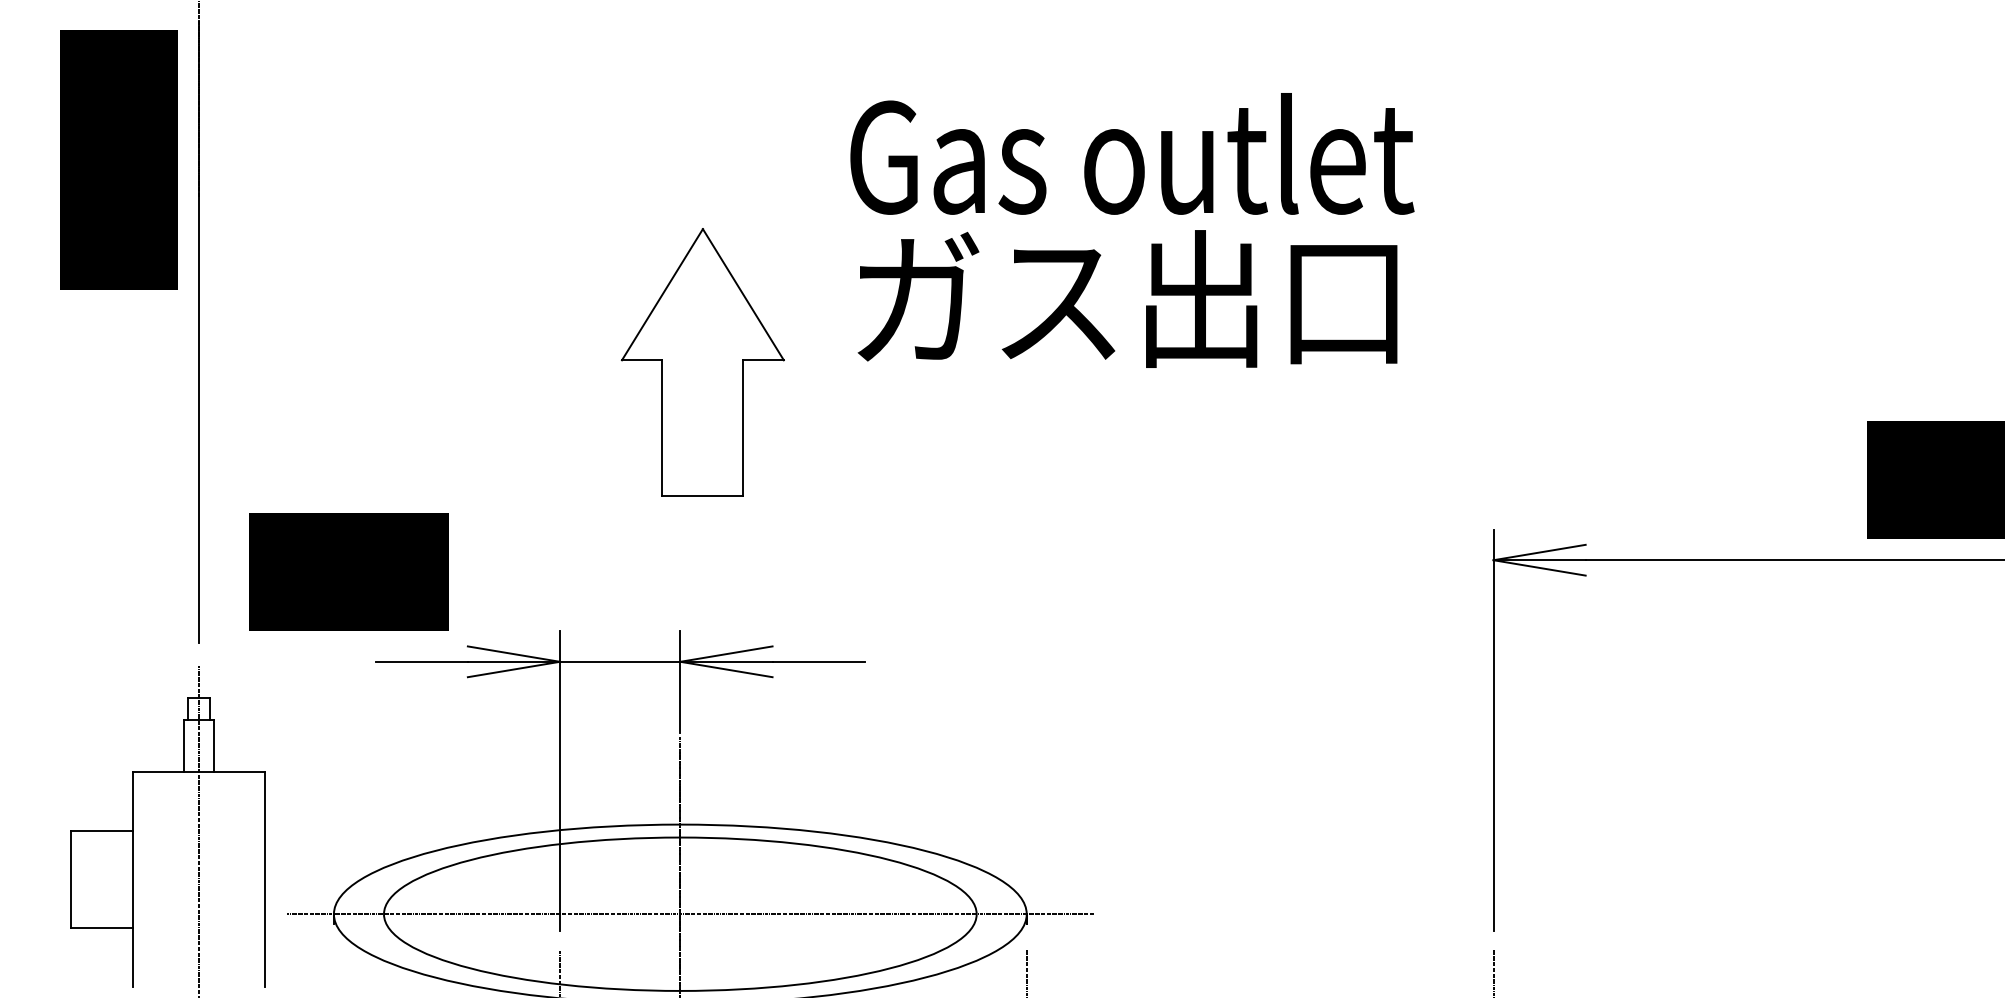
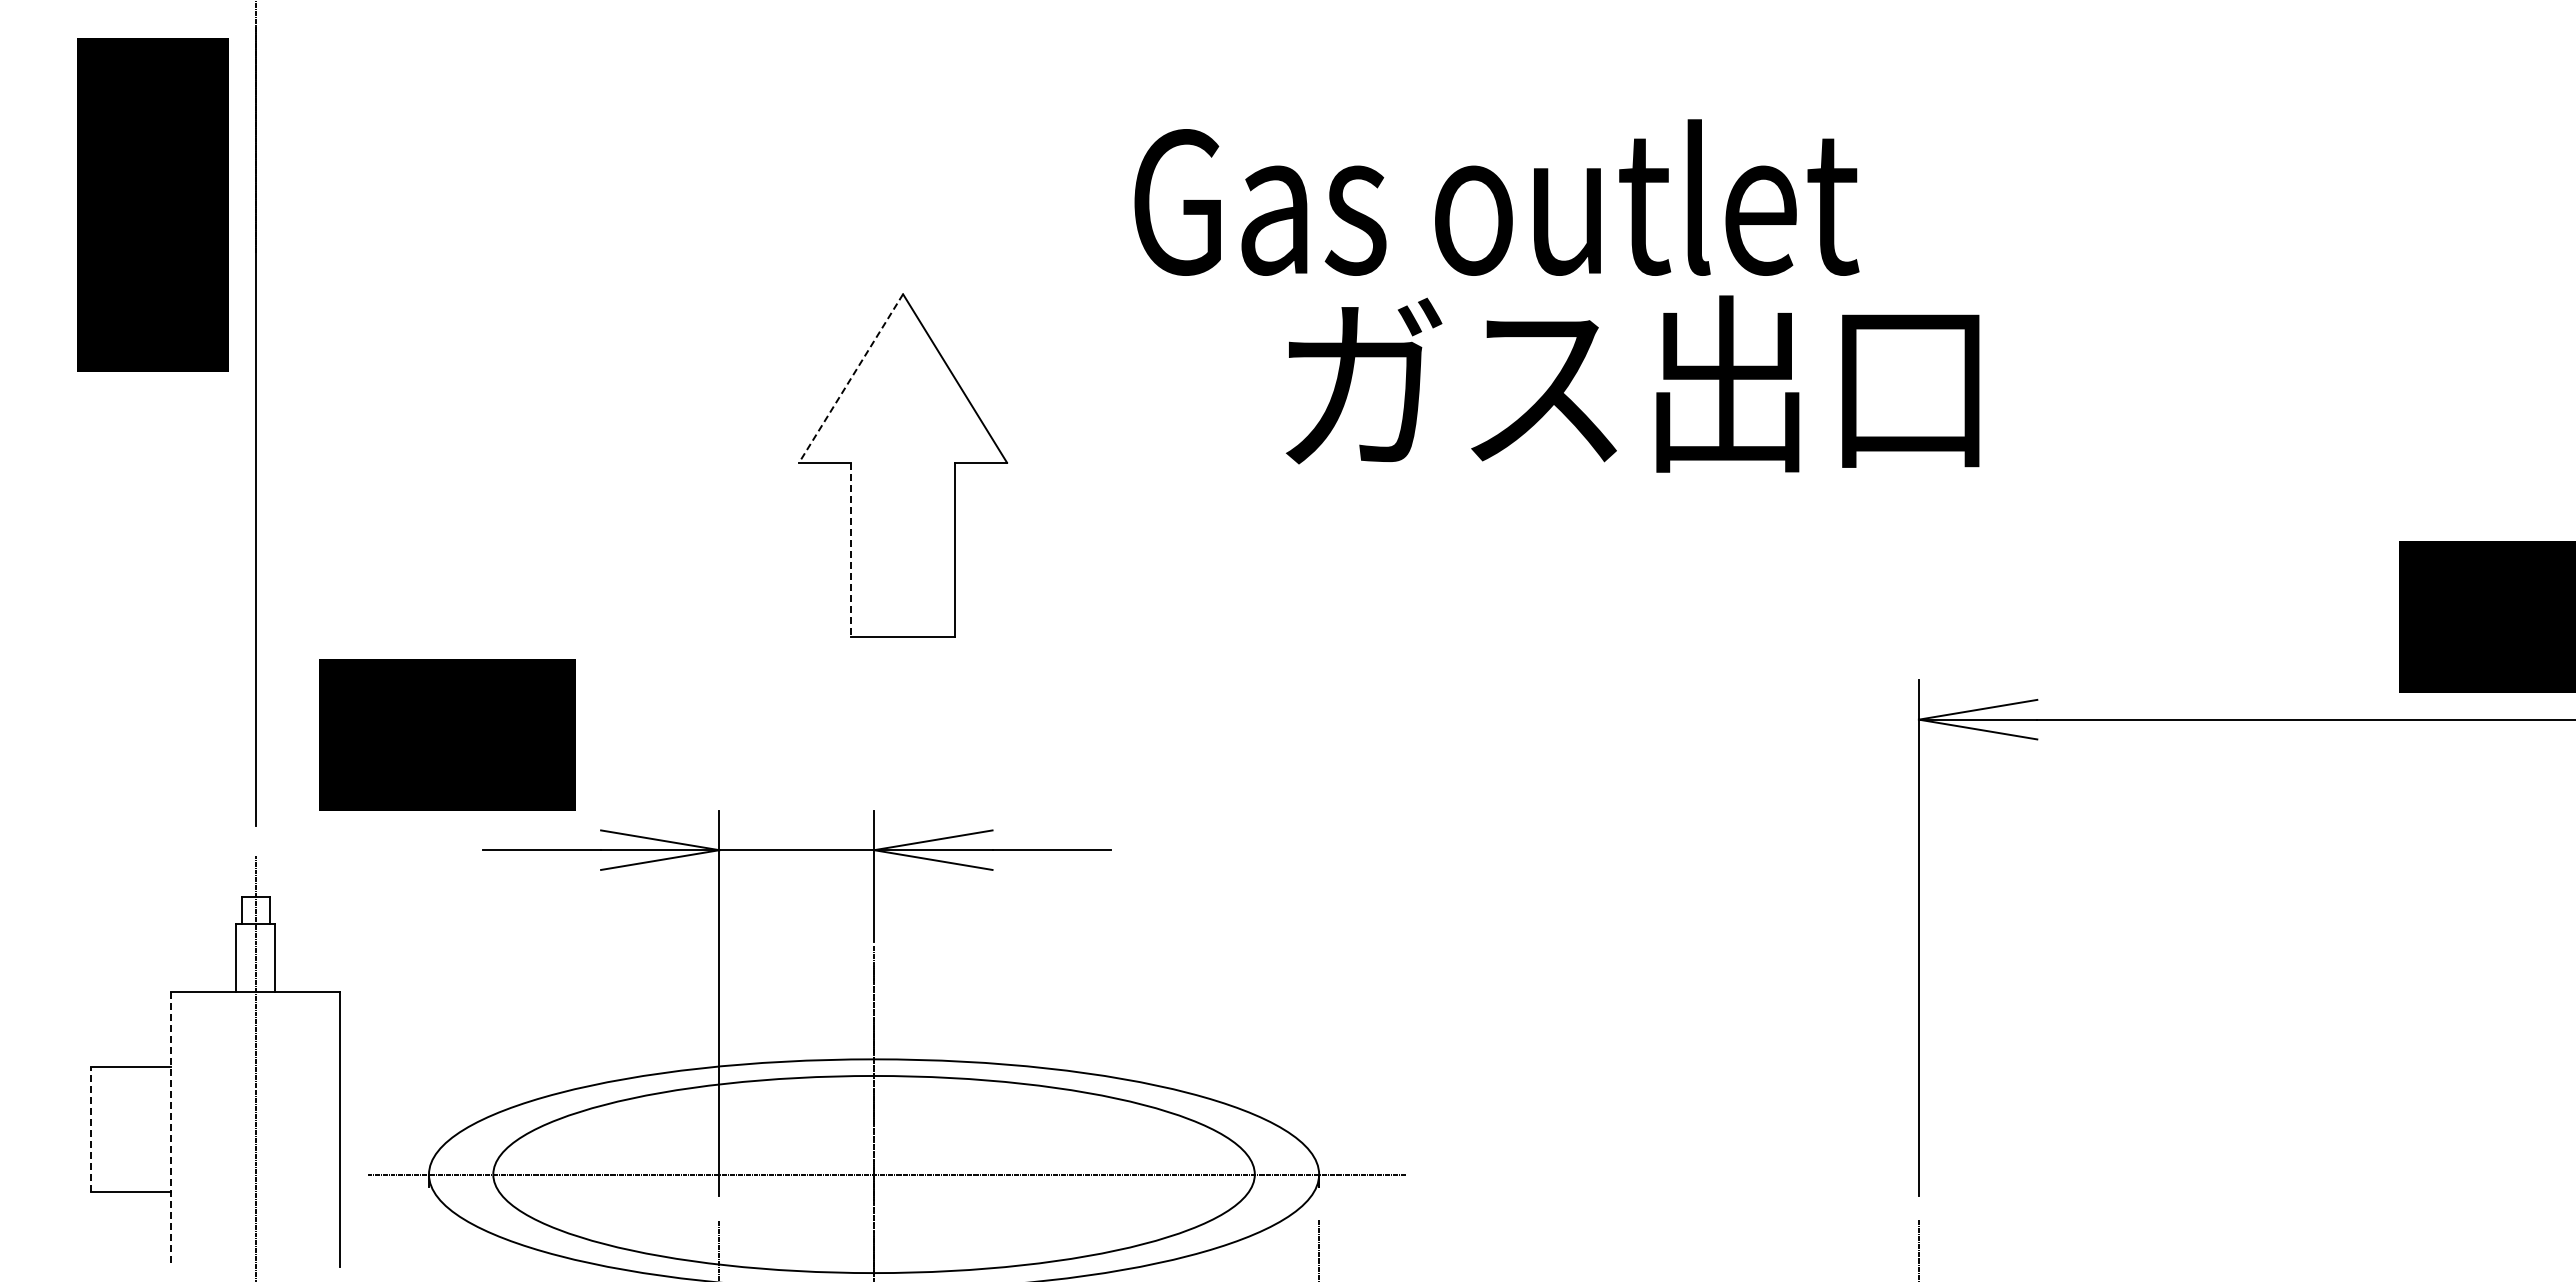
text: (1132, 153) -> (1496, 197), moved
line: (661, 294) -> (850, 378), solid -> dashed
text: (1127, 298) -> (1632, 383), moved
line: (662, 428) -> (851, 550), solid -> dashed
line: (70, 879) -> (90, 1129), solid -> dashed
line: (133, 879) -> (171, 1129), solid -> dashed

